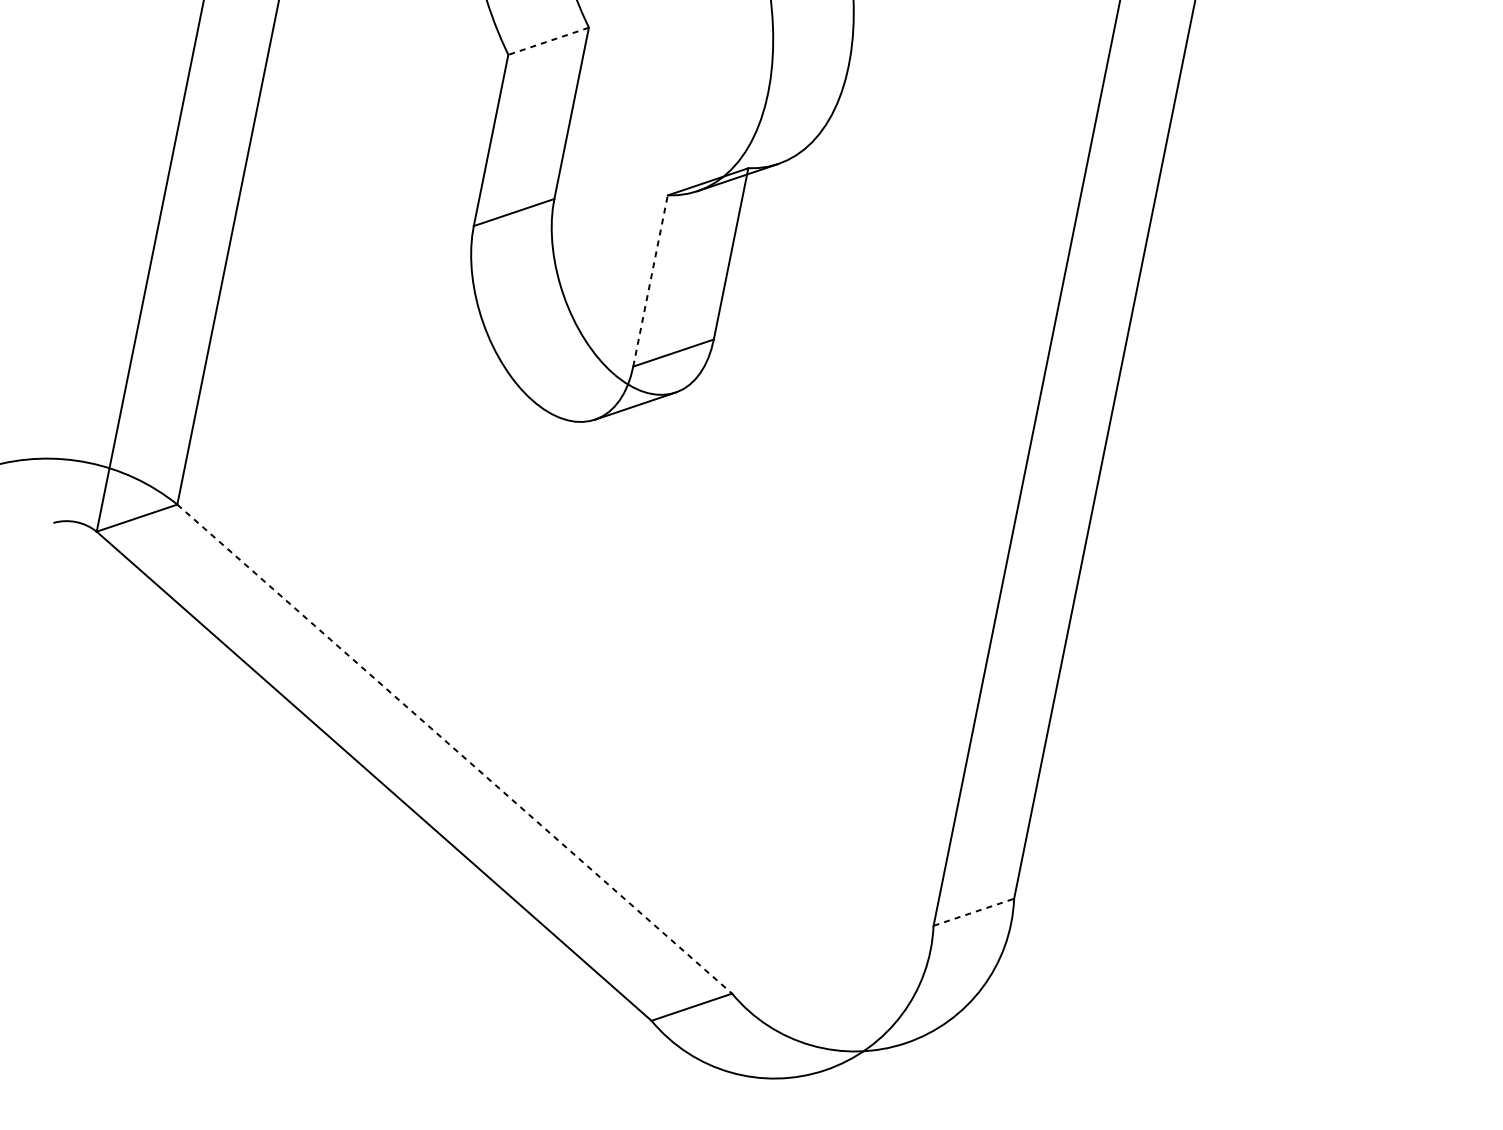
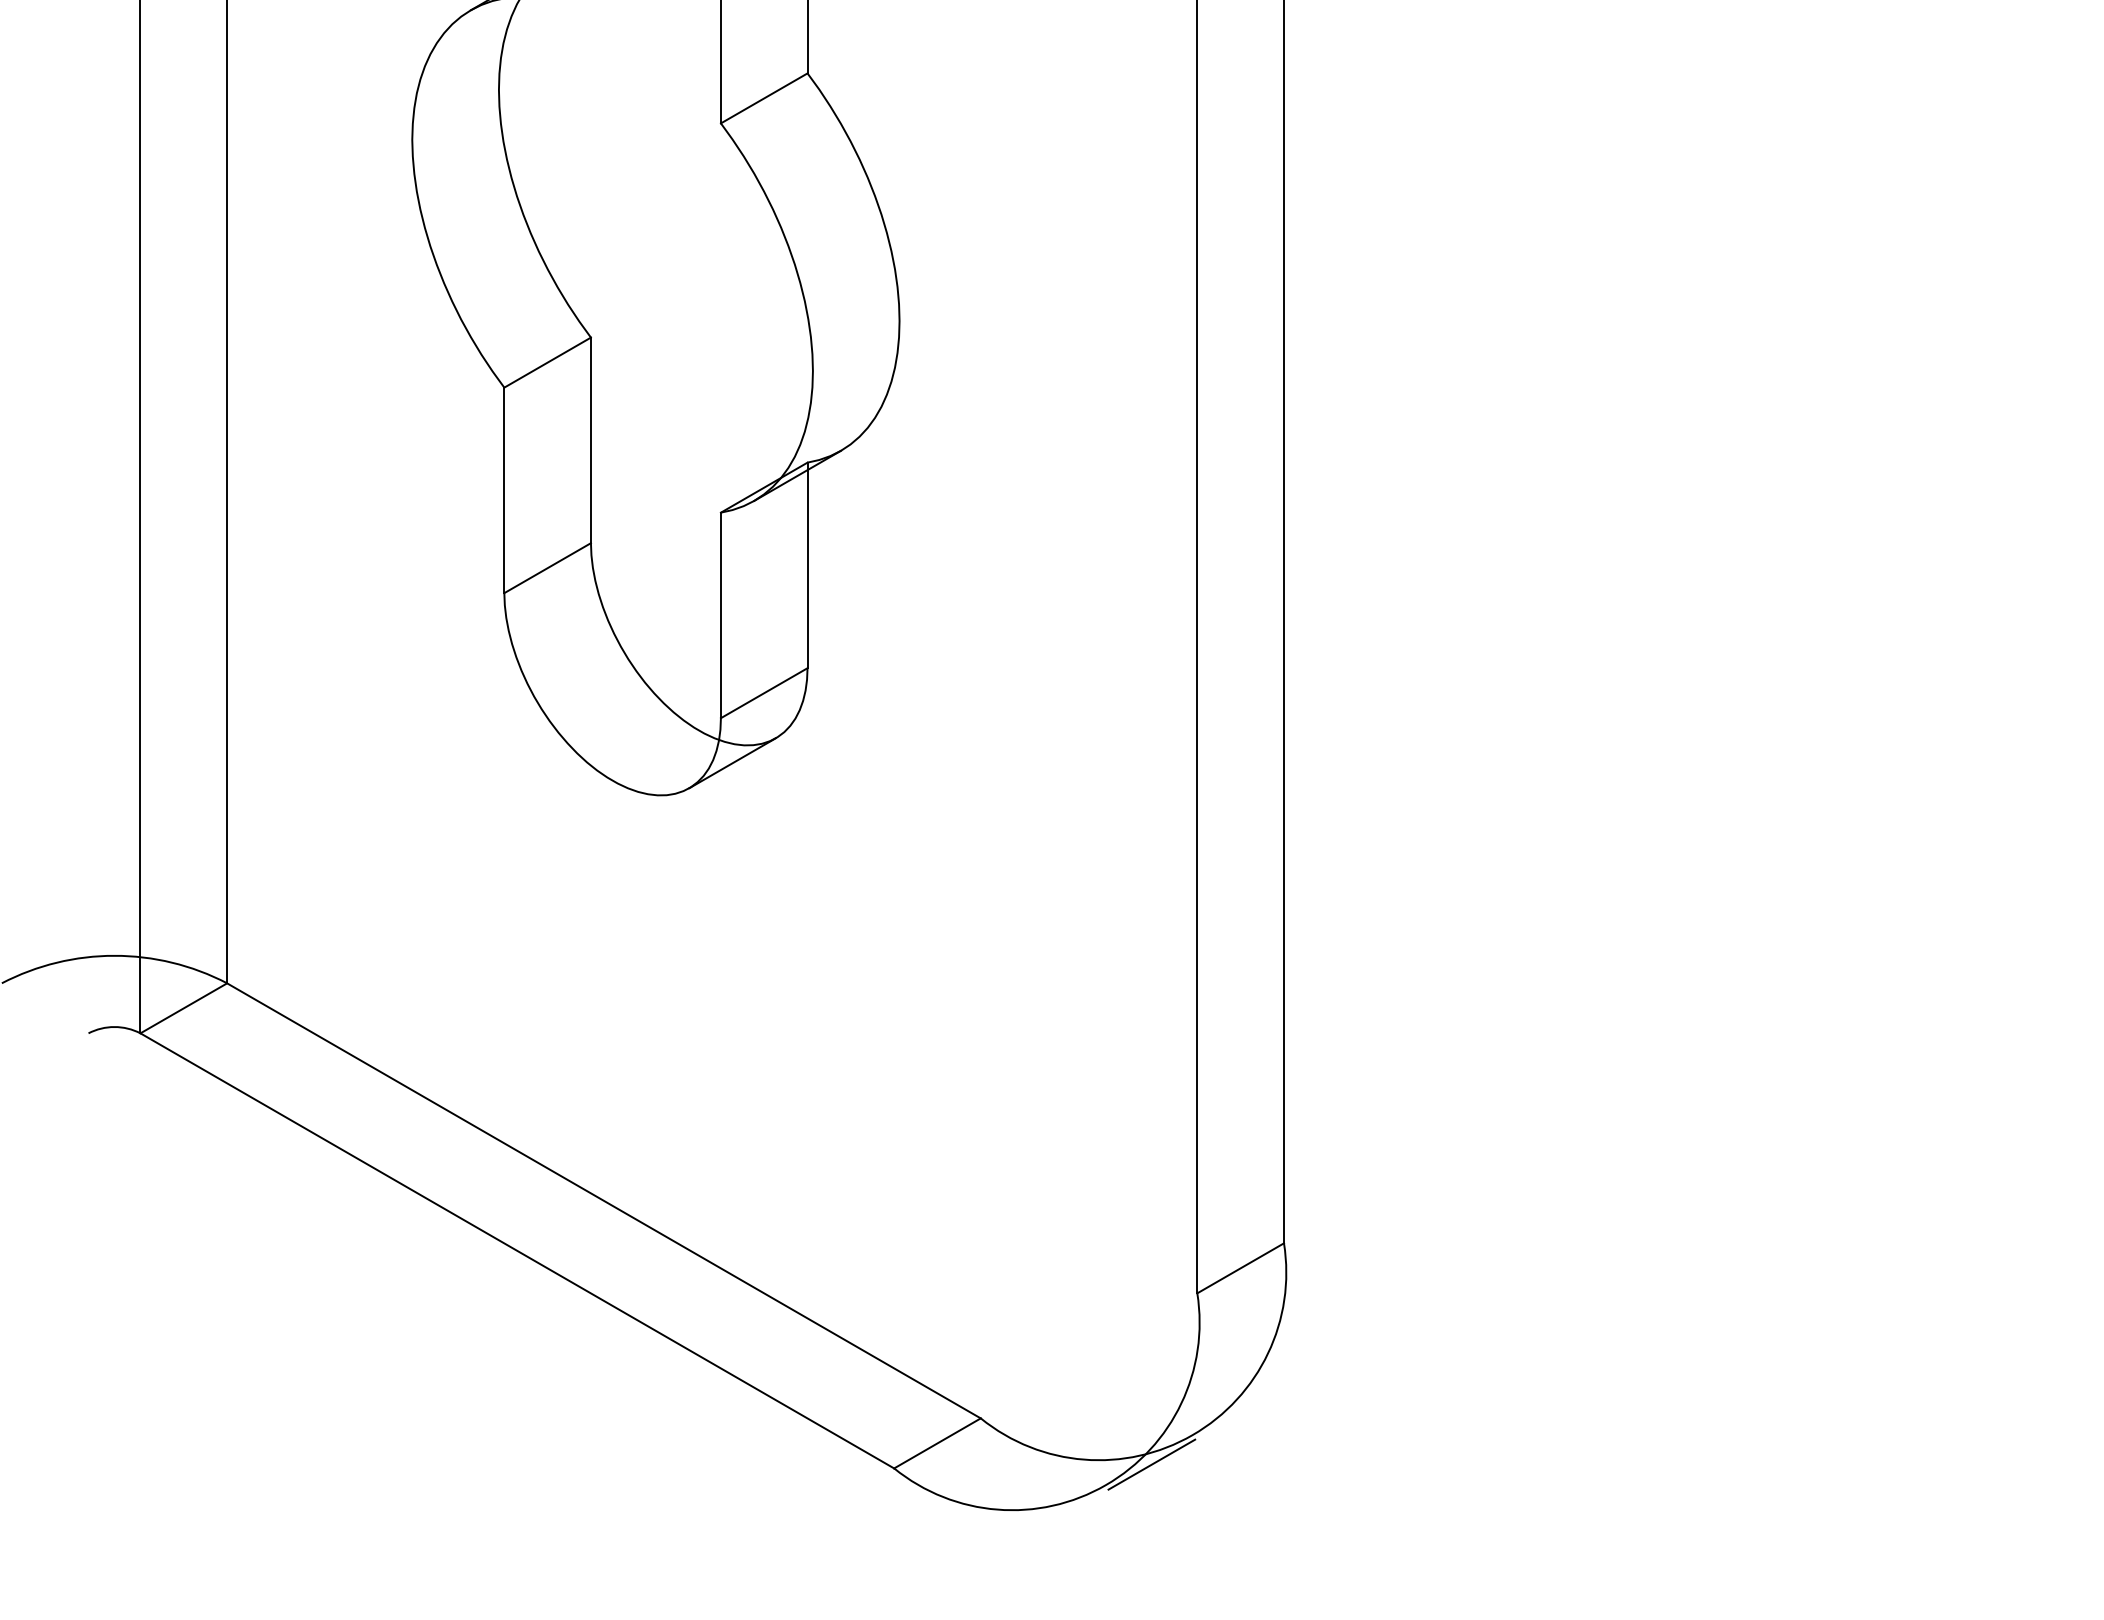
line: (548, 41) -> (547, 362), dashed -> solid
line: (650, 281) -> (720, 615), dashed -> solid
line: (455, 749) -> (604, 1201), dashed -> solid
line: (974, 912) -> (1241, 1268), dashed -> solid
line: (866, 1060) -> (1151, 1464), added

